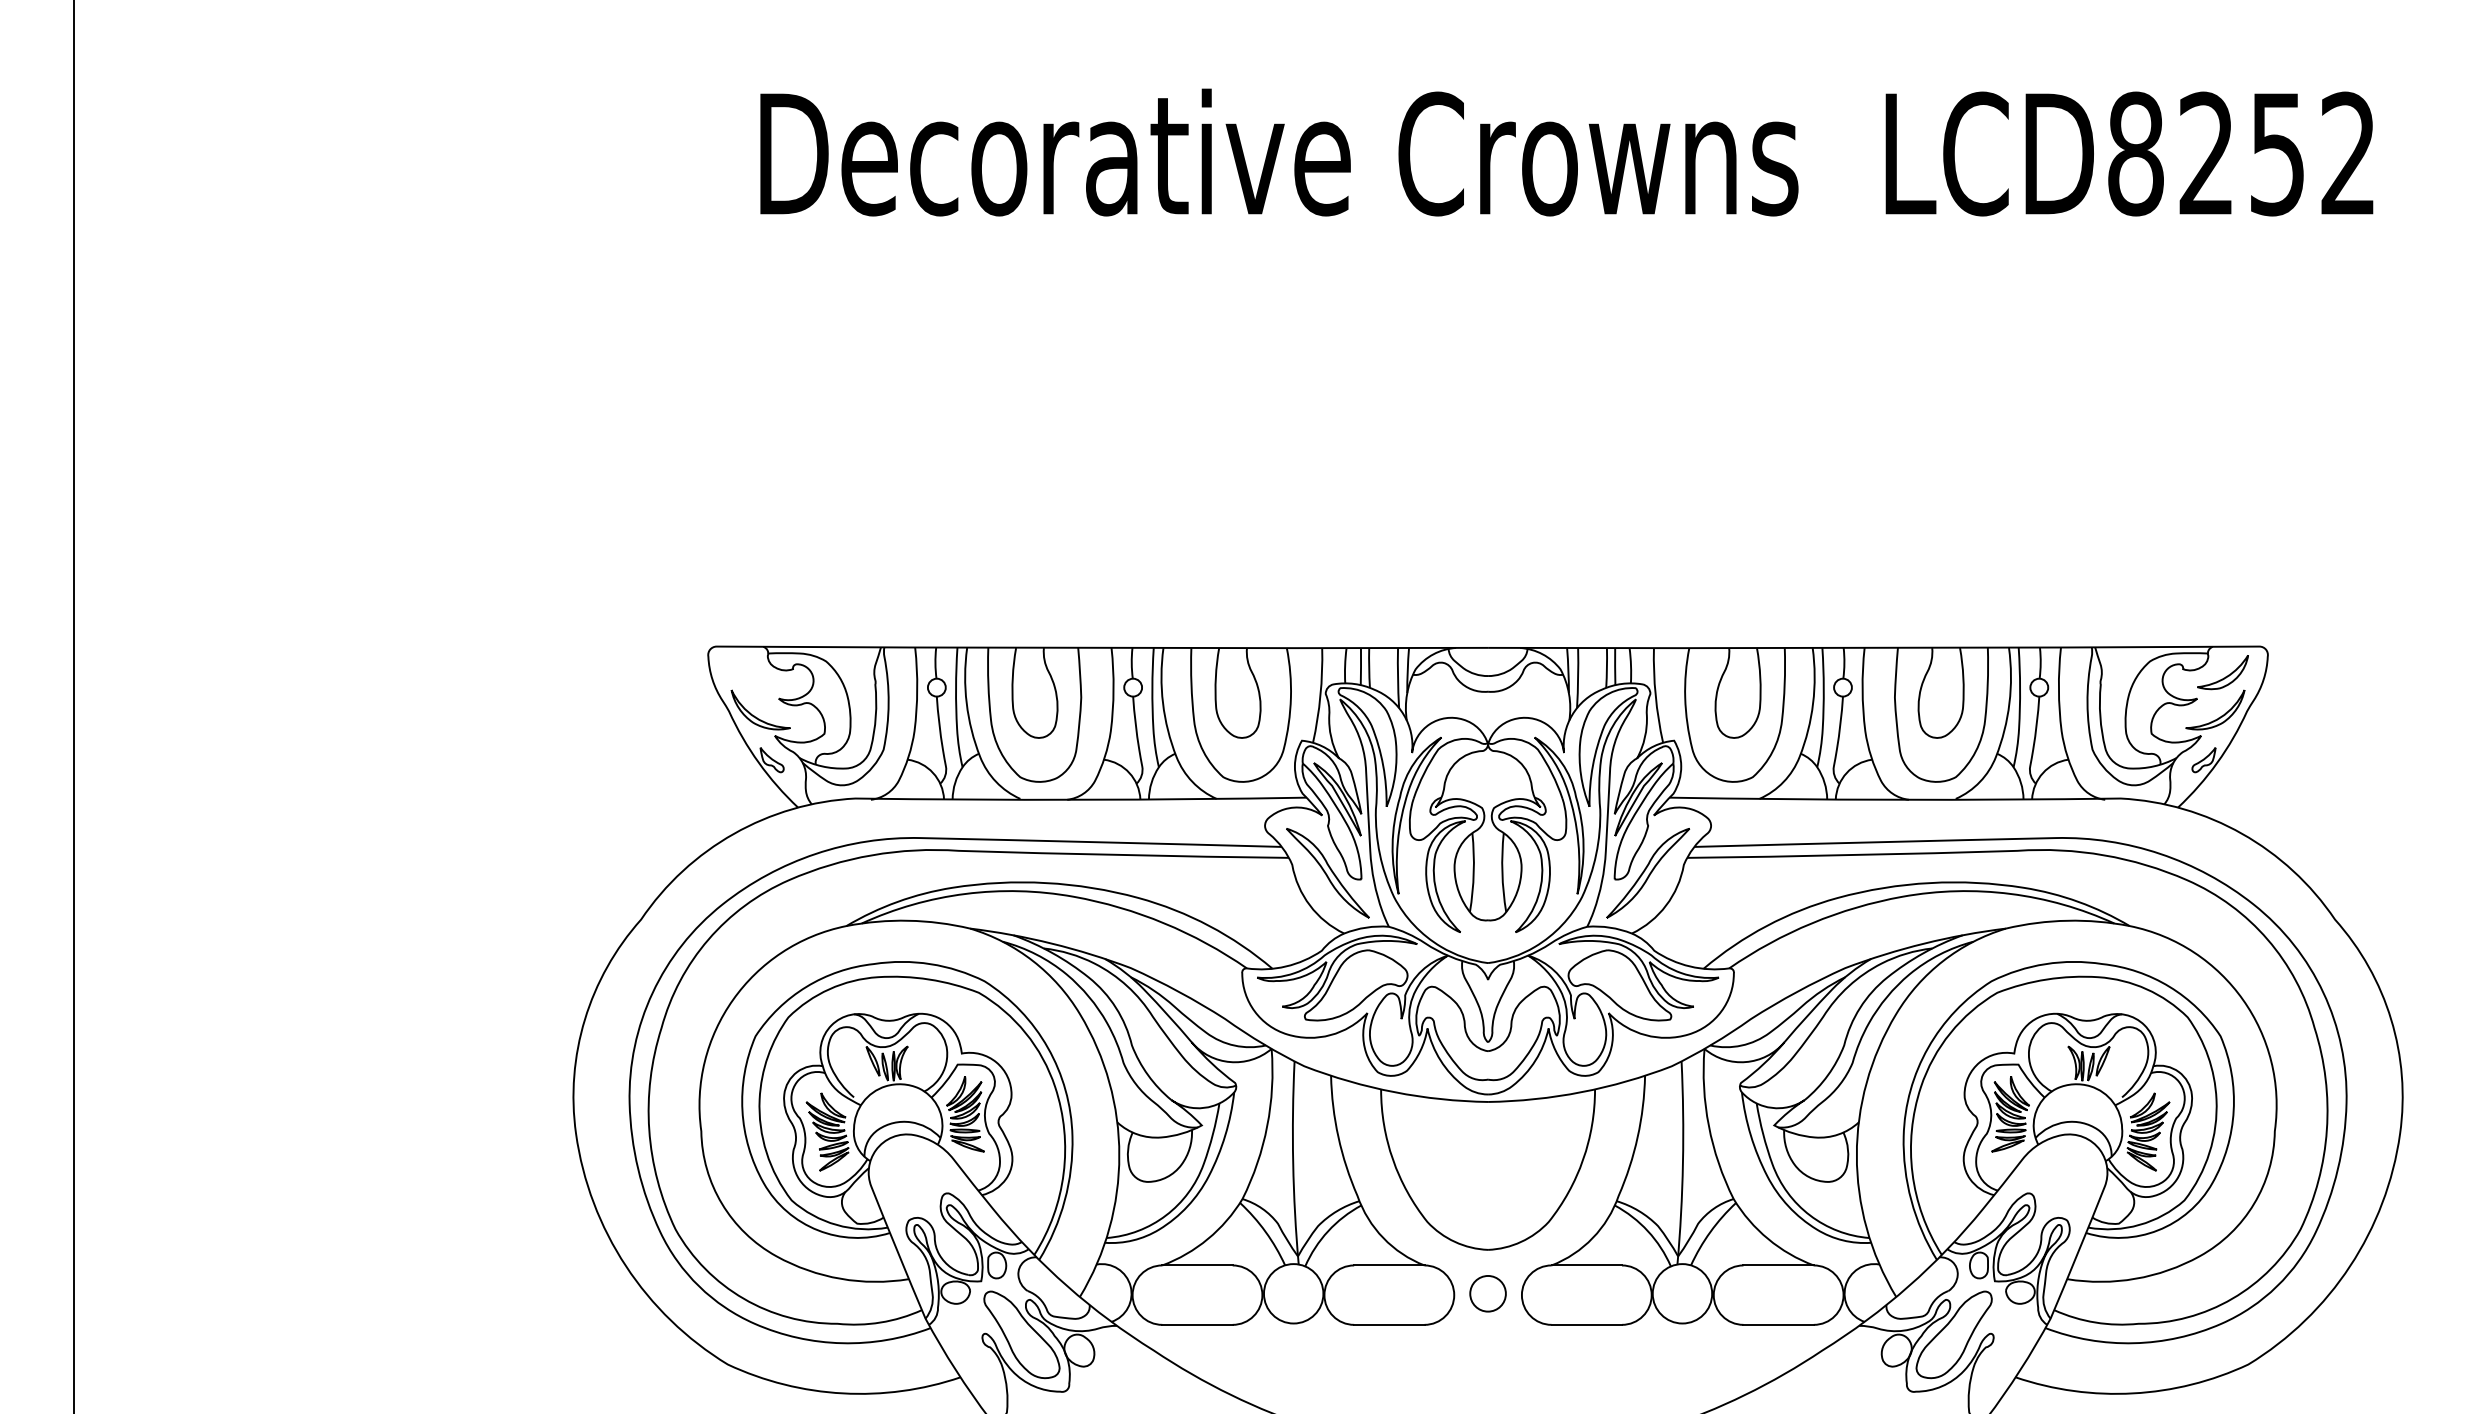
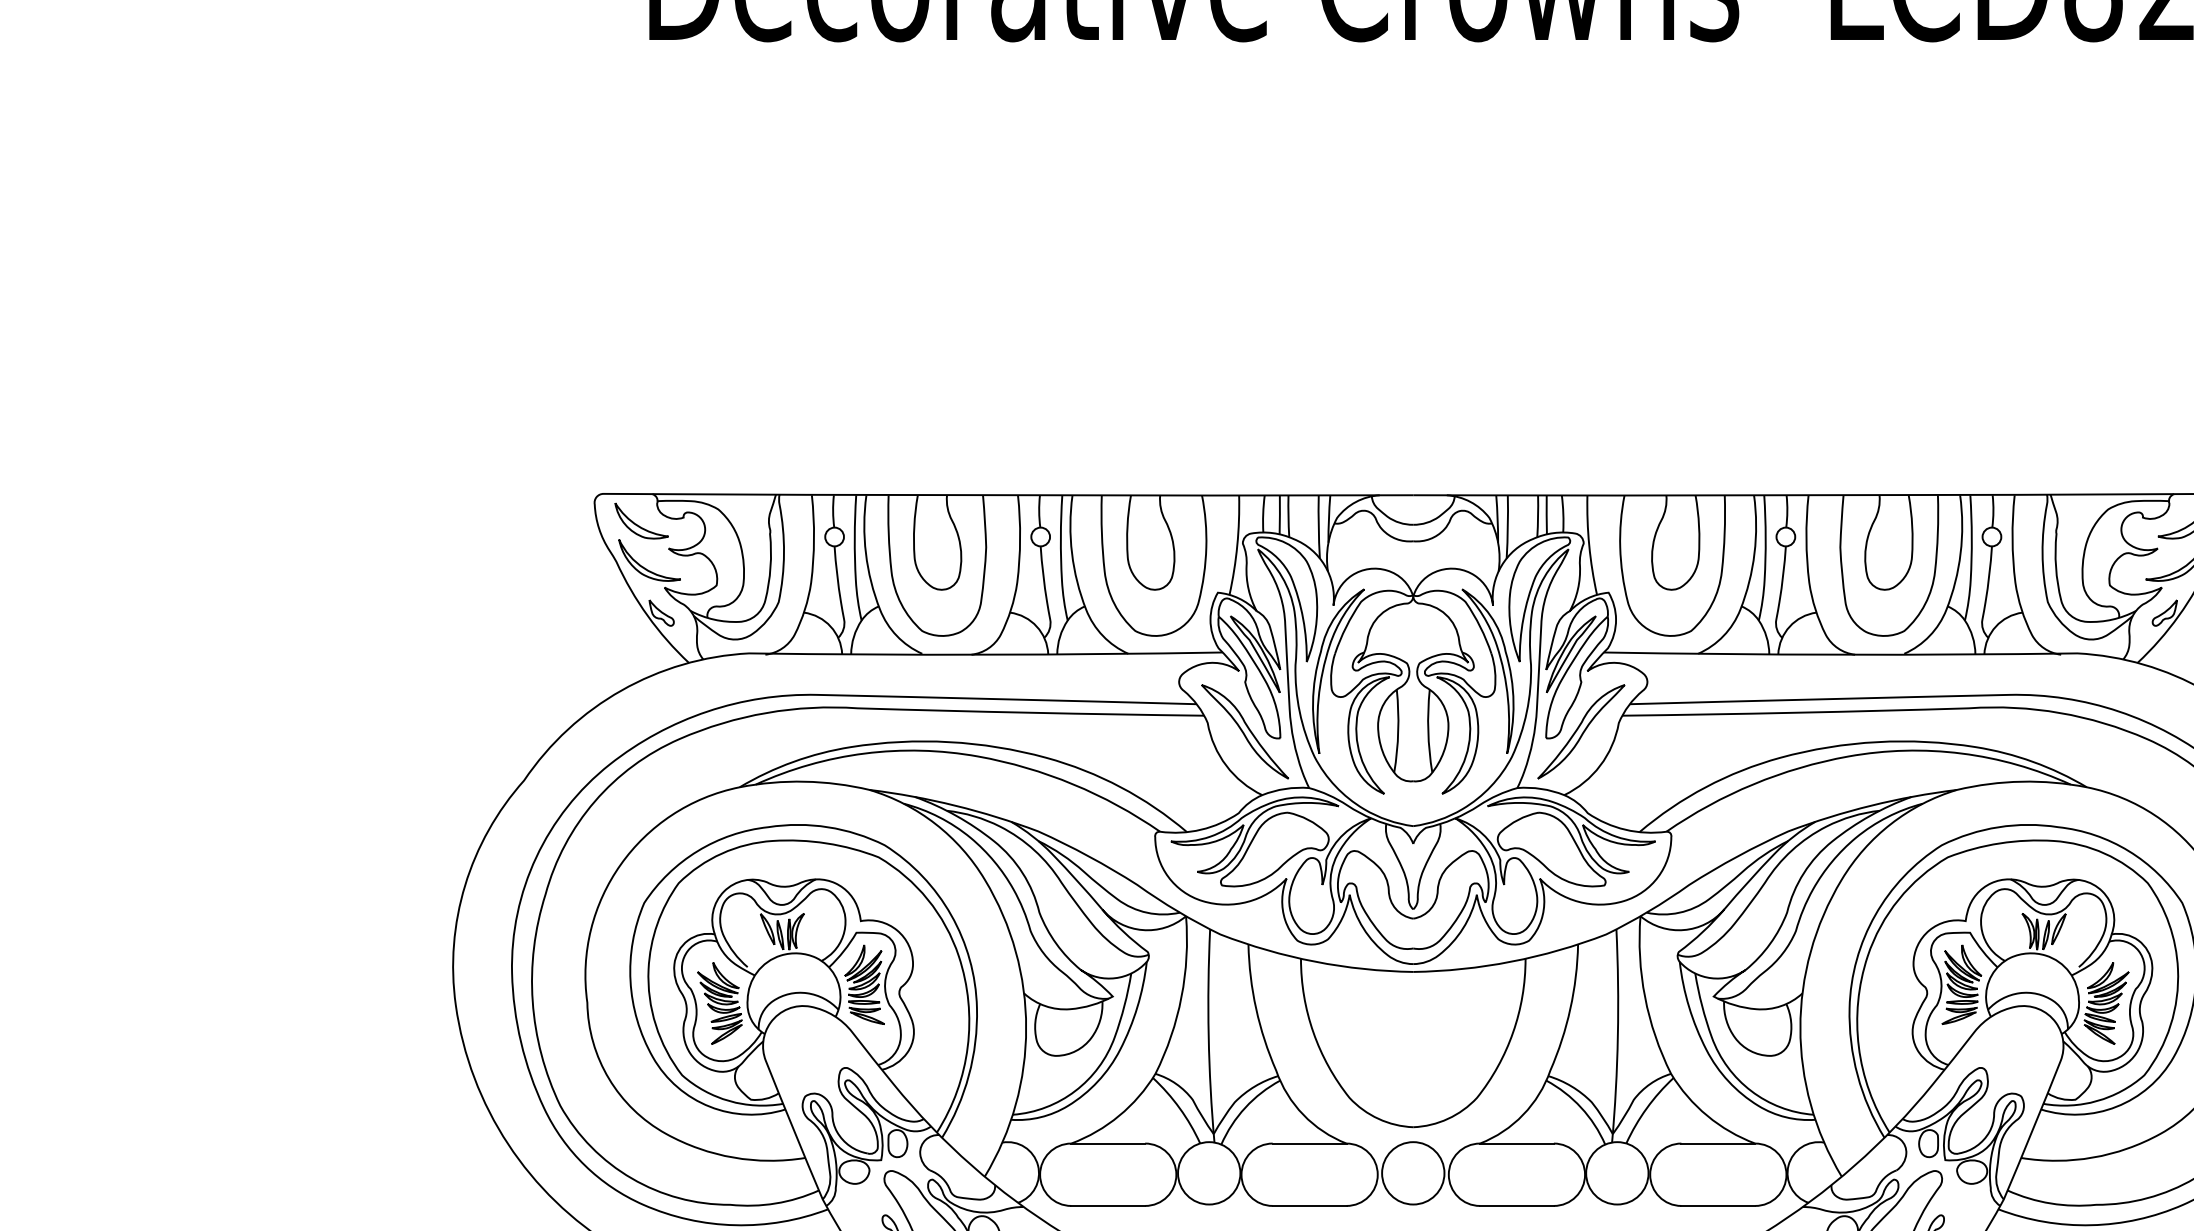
part: (752, 672) -> (641, 521), added
circle: (1487, 1293) -> (1412, 1173), size x1.67

